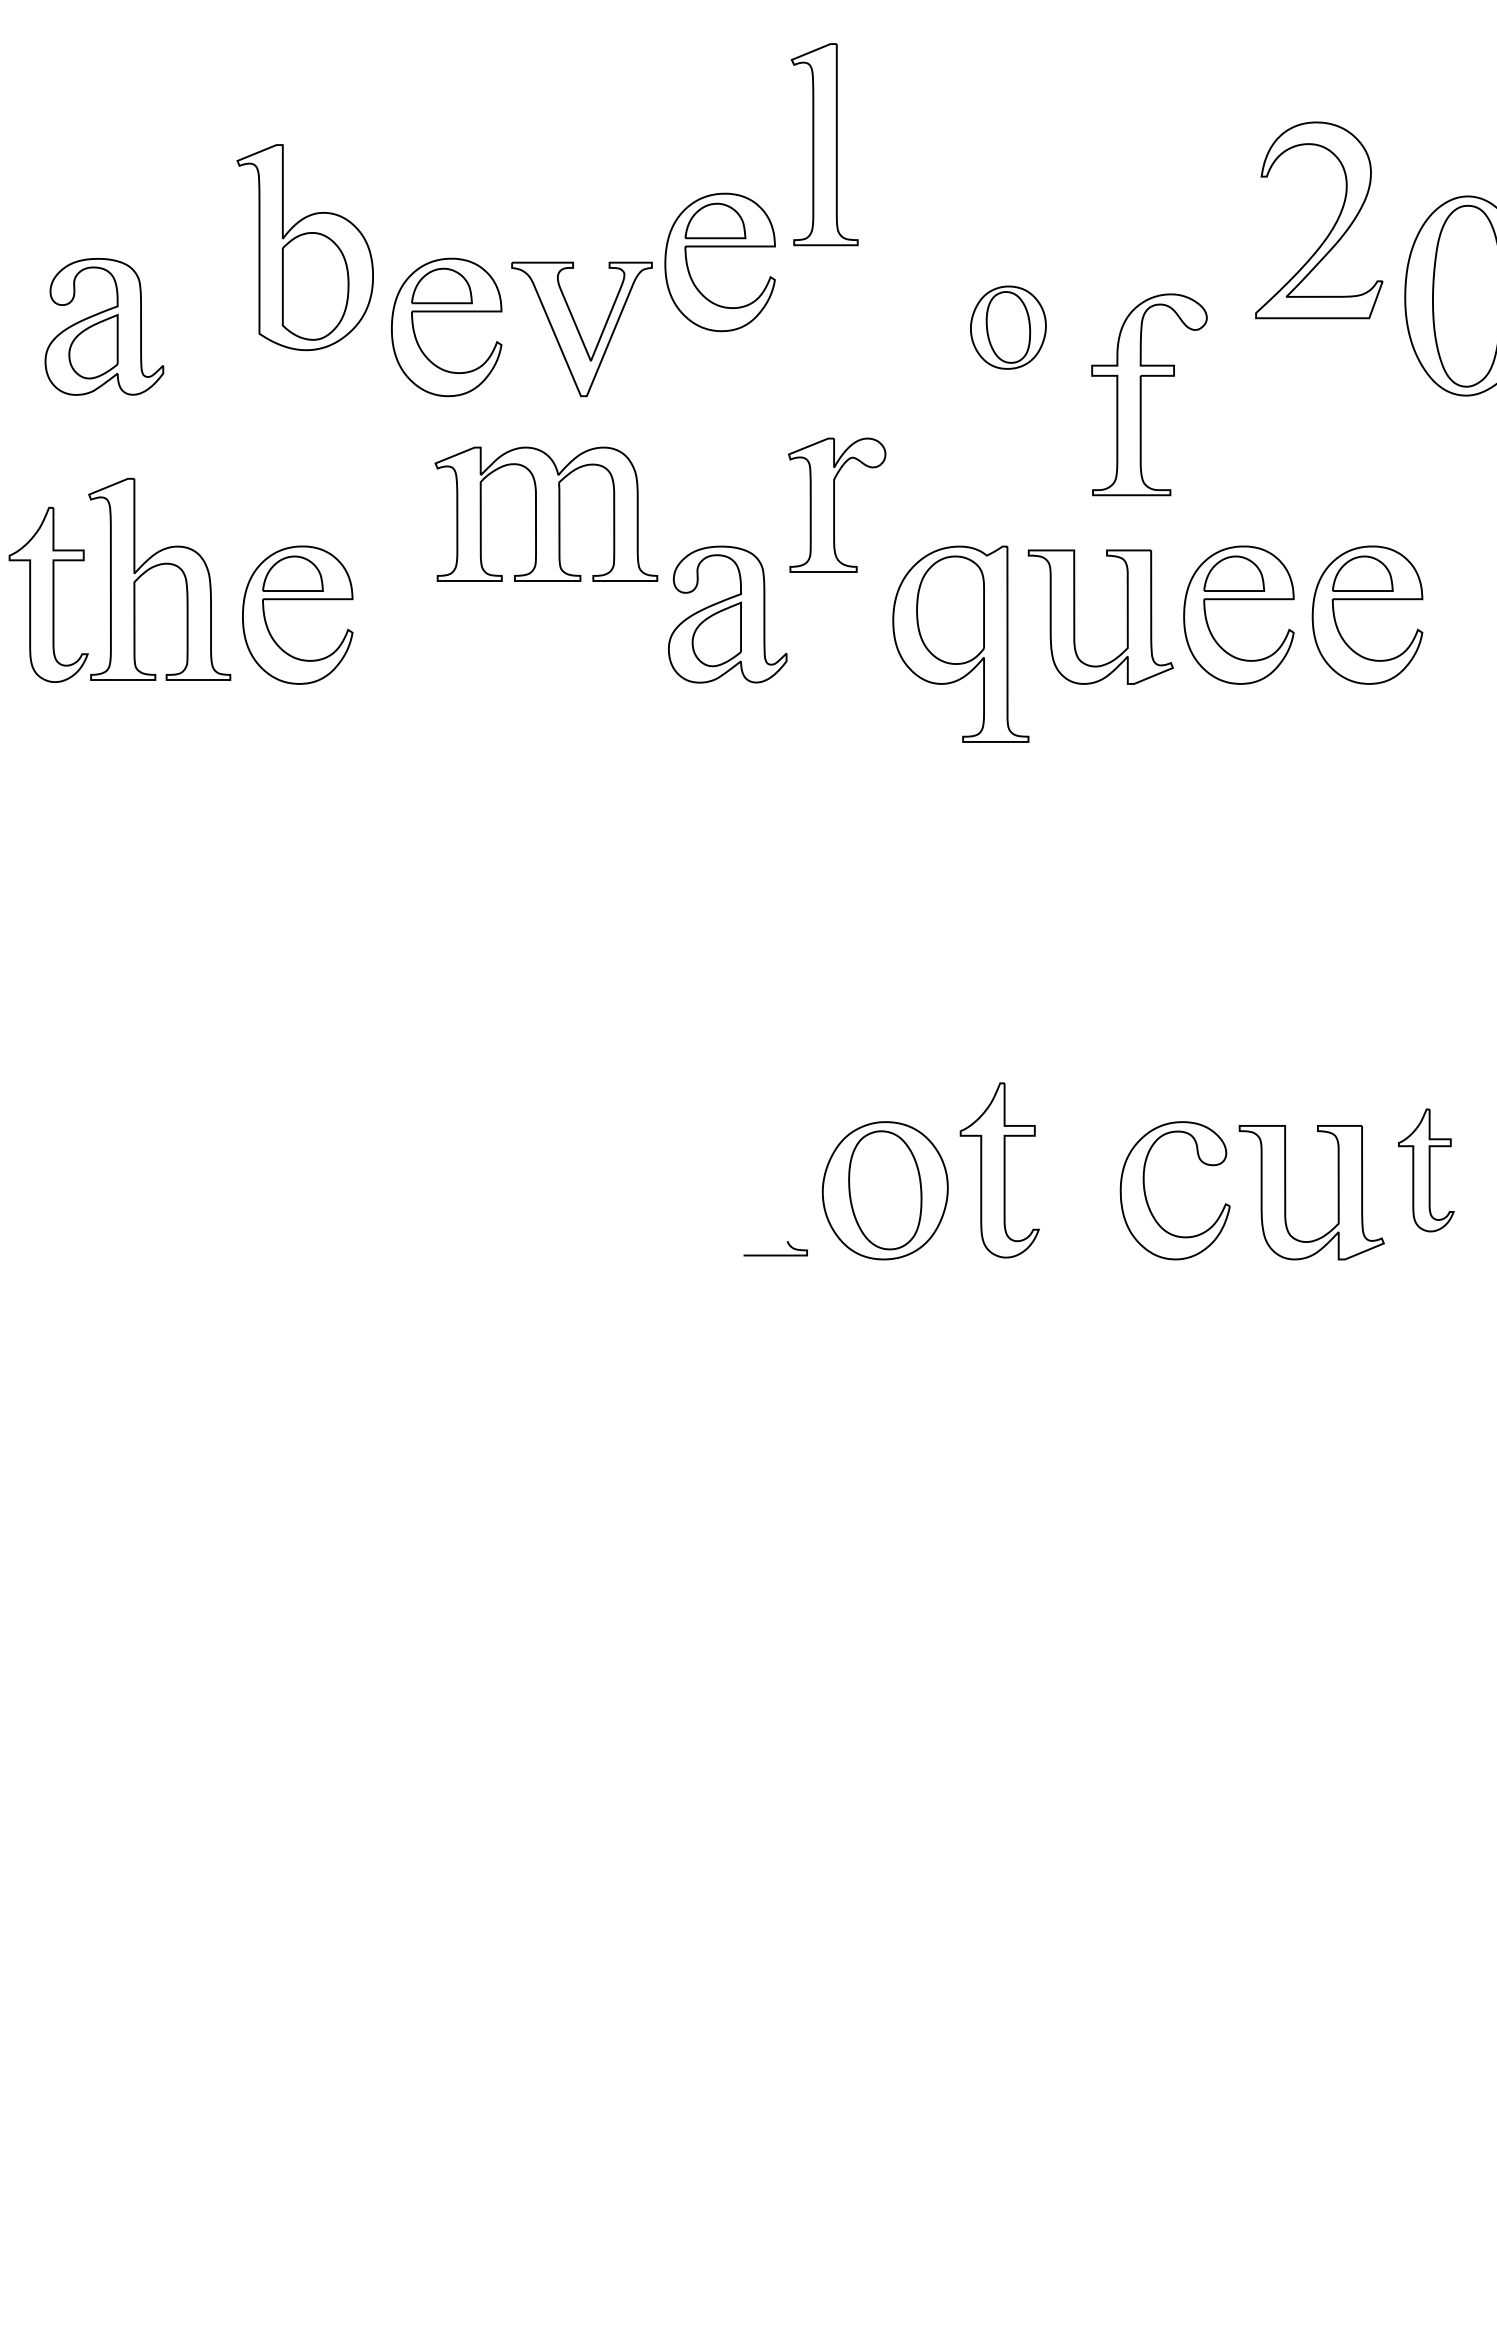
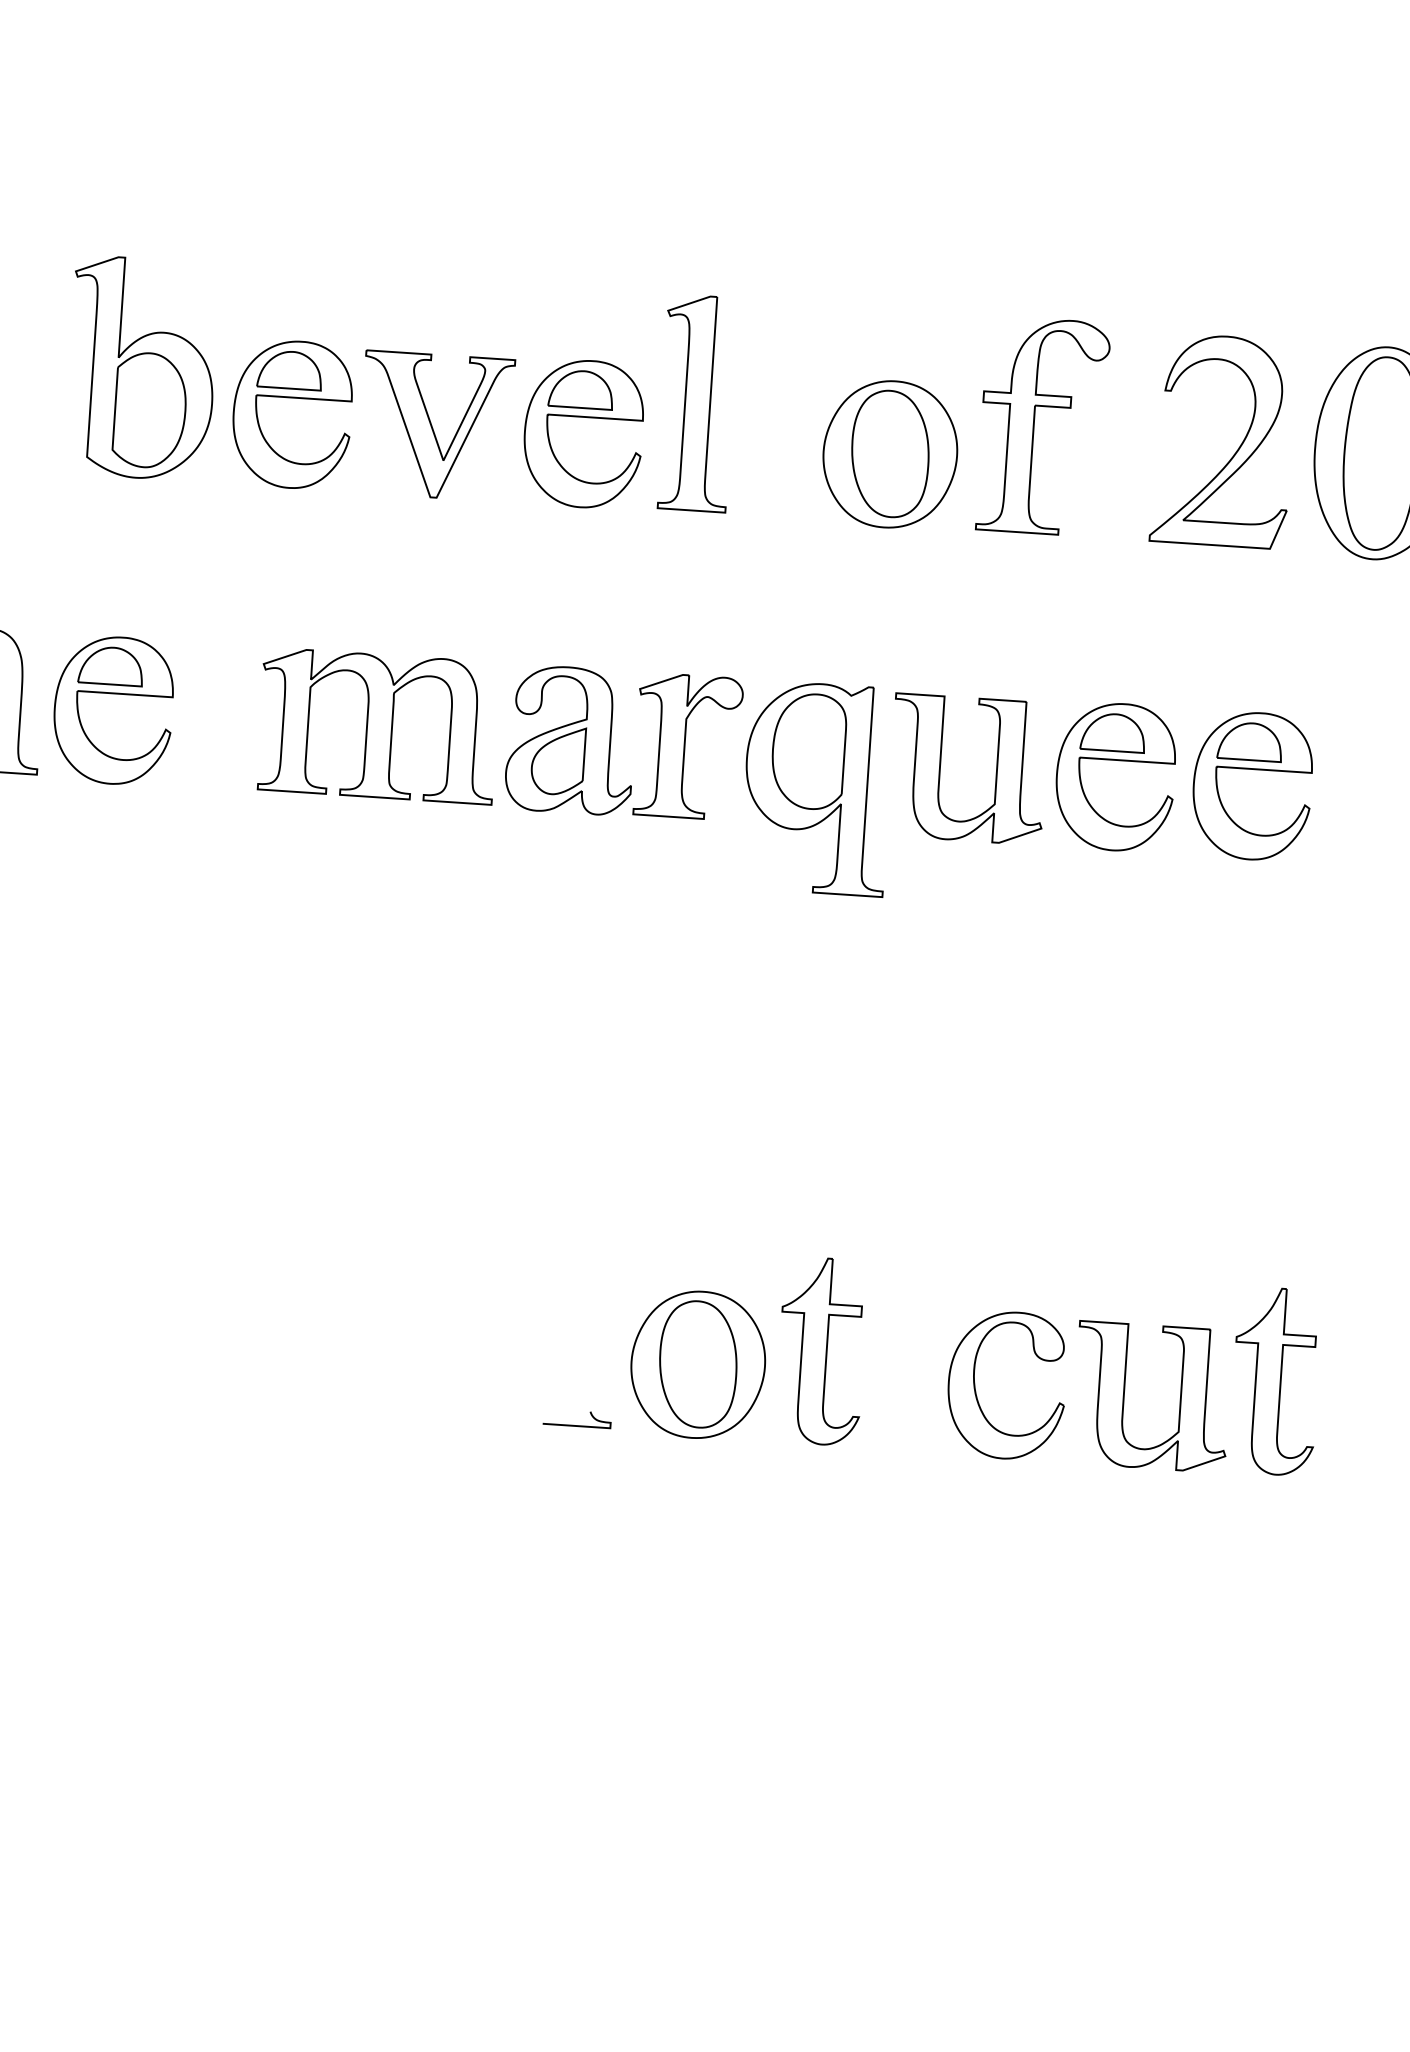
part: (824, 144) -> (697, 403), moved
part: (1331, 228) -> (1236, 450), moved
part: (304, 247) -> (141, 368), moved
part: (719, 247) -> (583, 418), moved
part: (1008, 327) -> (890, 454), size x1.67
part: (1141, 394) -> (1034, 425), moved
part: (837, 504) -> (688, 745), moved
part: (546, 513) -> (378, 725), moved
part: (1426, 1170) -> (1275, 1381), size x1.43

